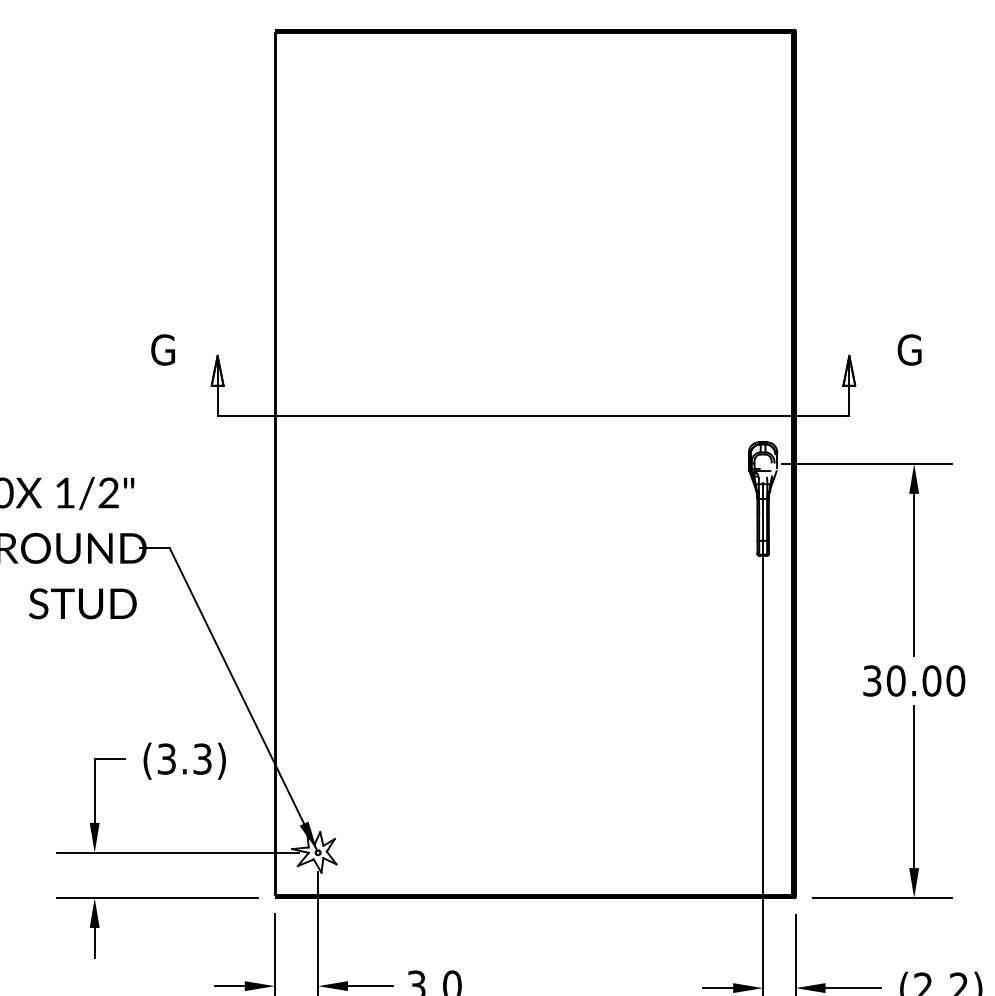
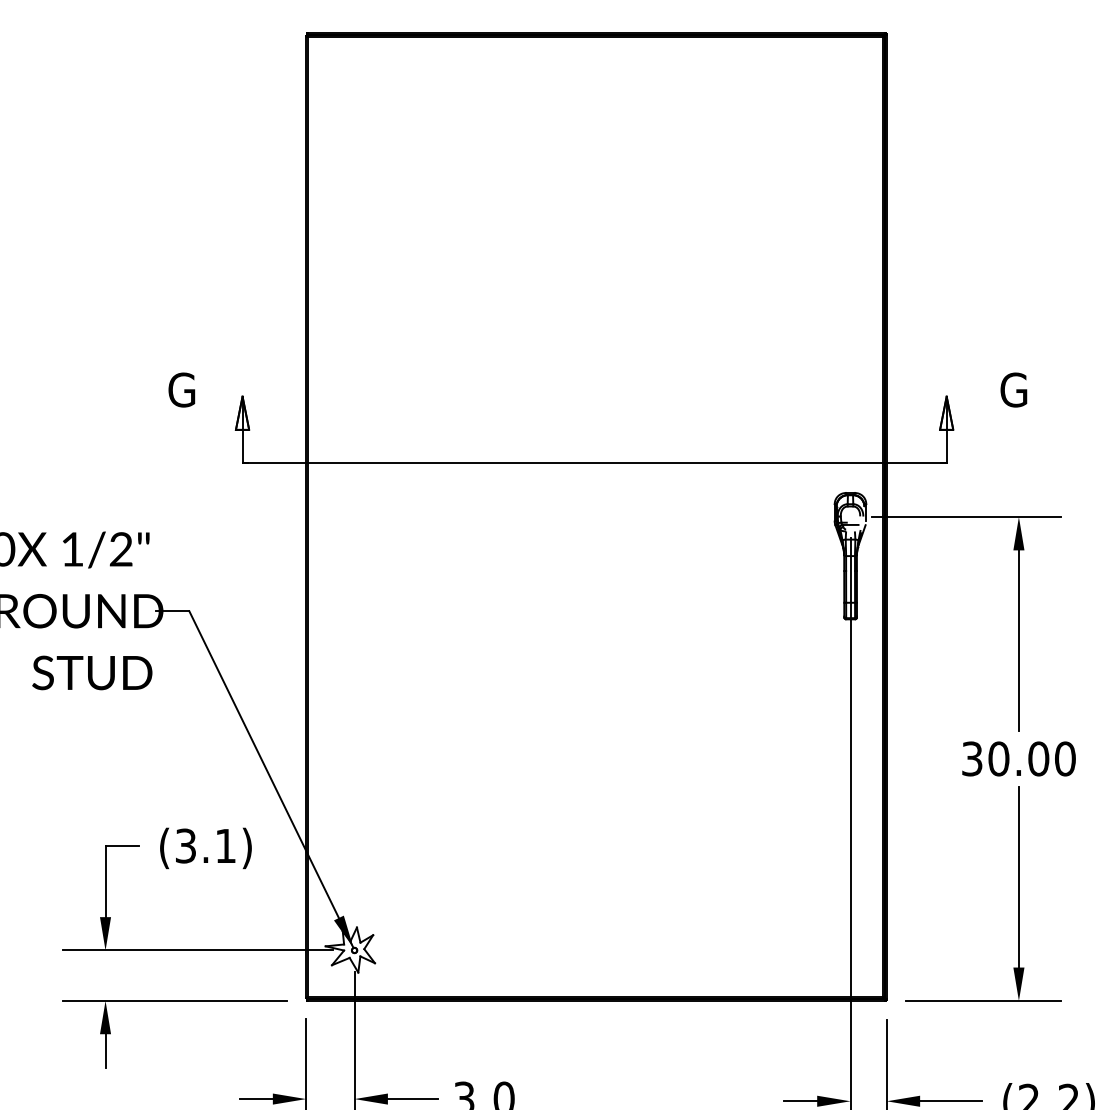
text: (202, 758) -> (225, 845), (3.3) -> (3.1)

